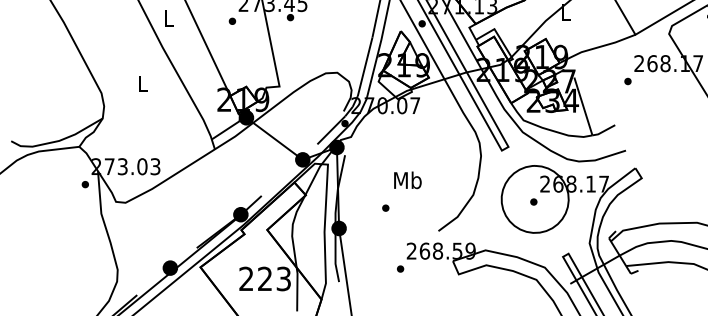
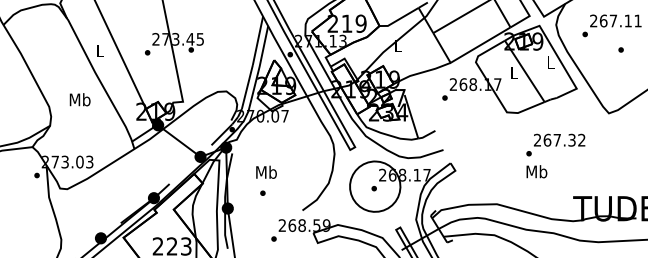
text: (141, 83) -> (79, 99), L -> Mb
text: (407, 179) -> (266, 171), moved

